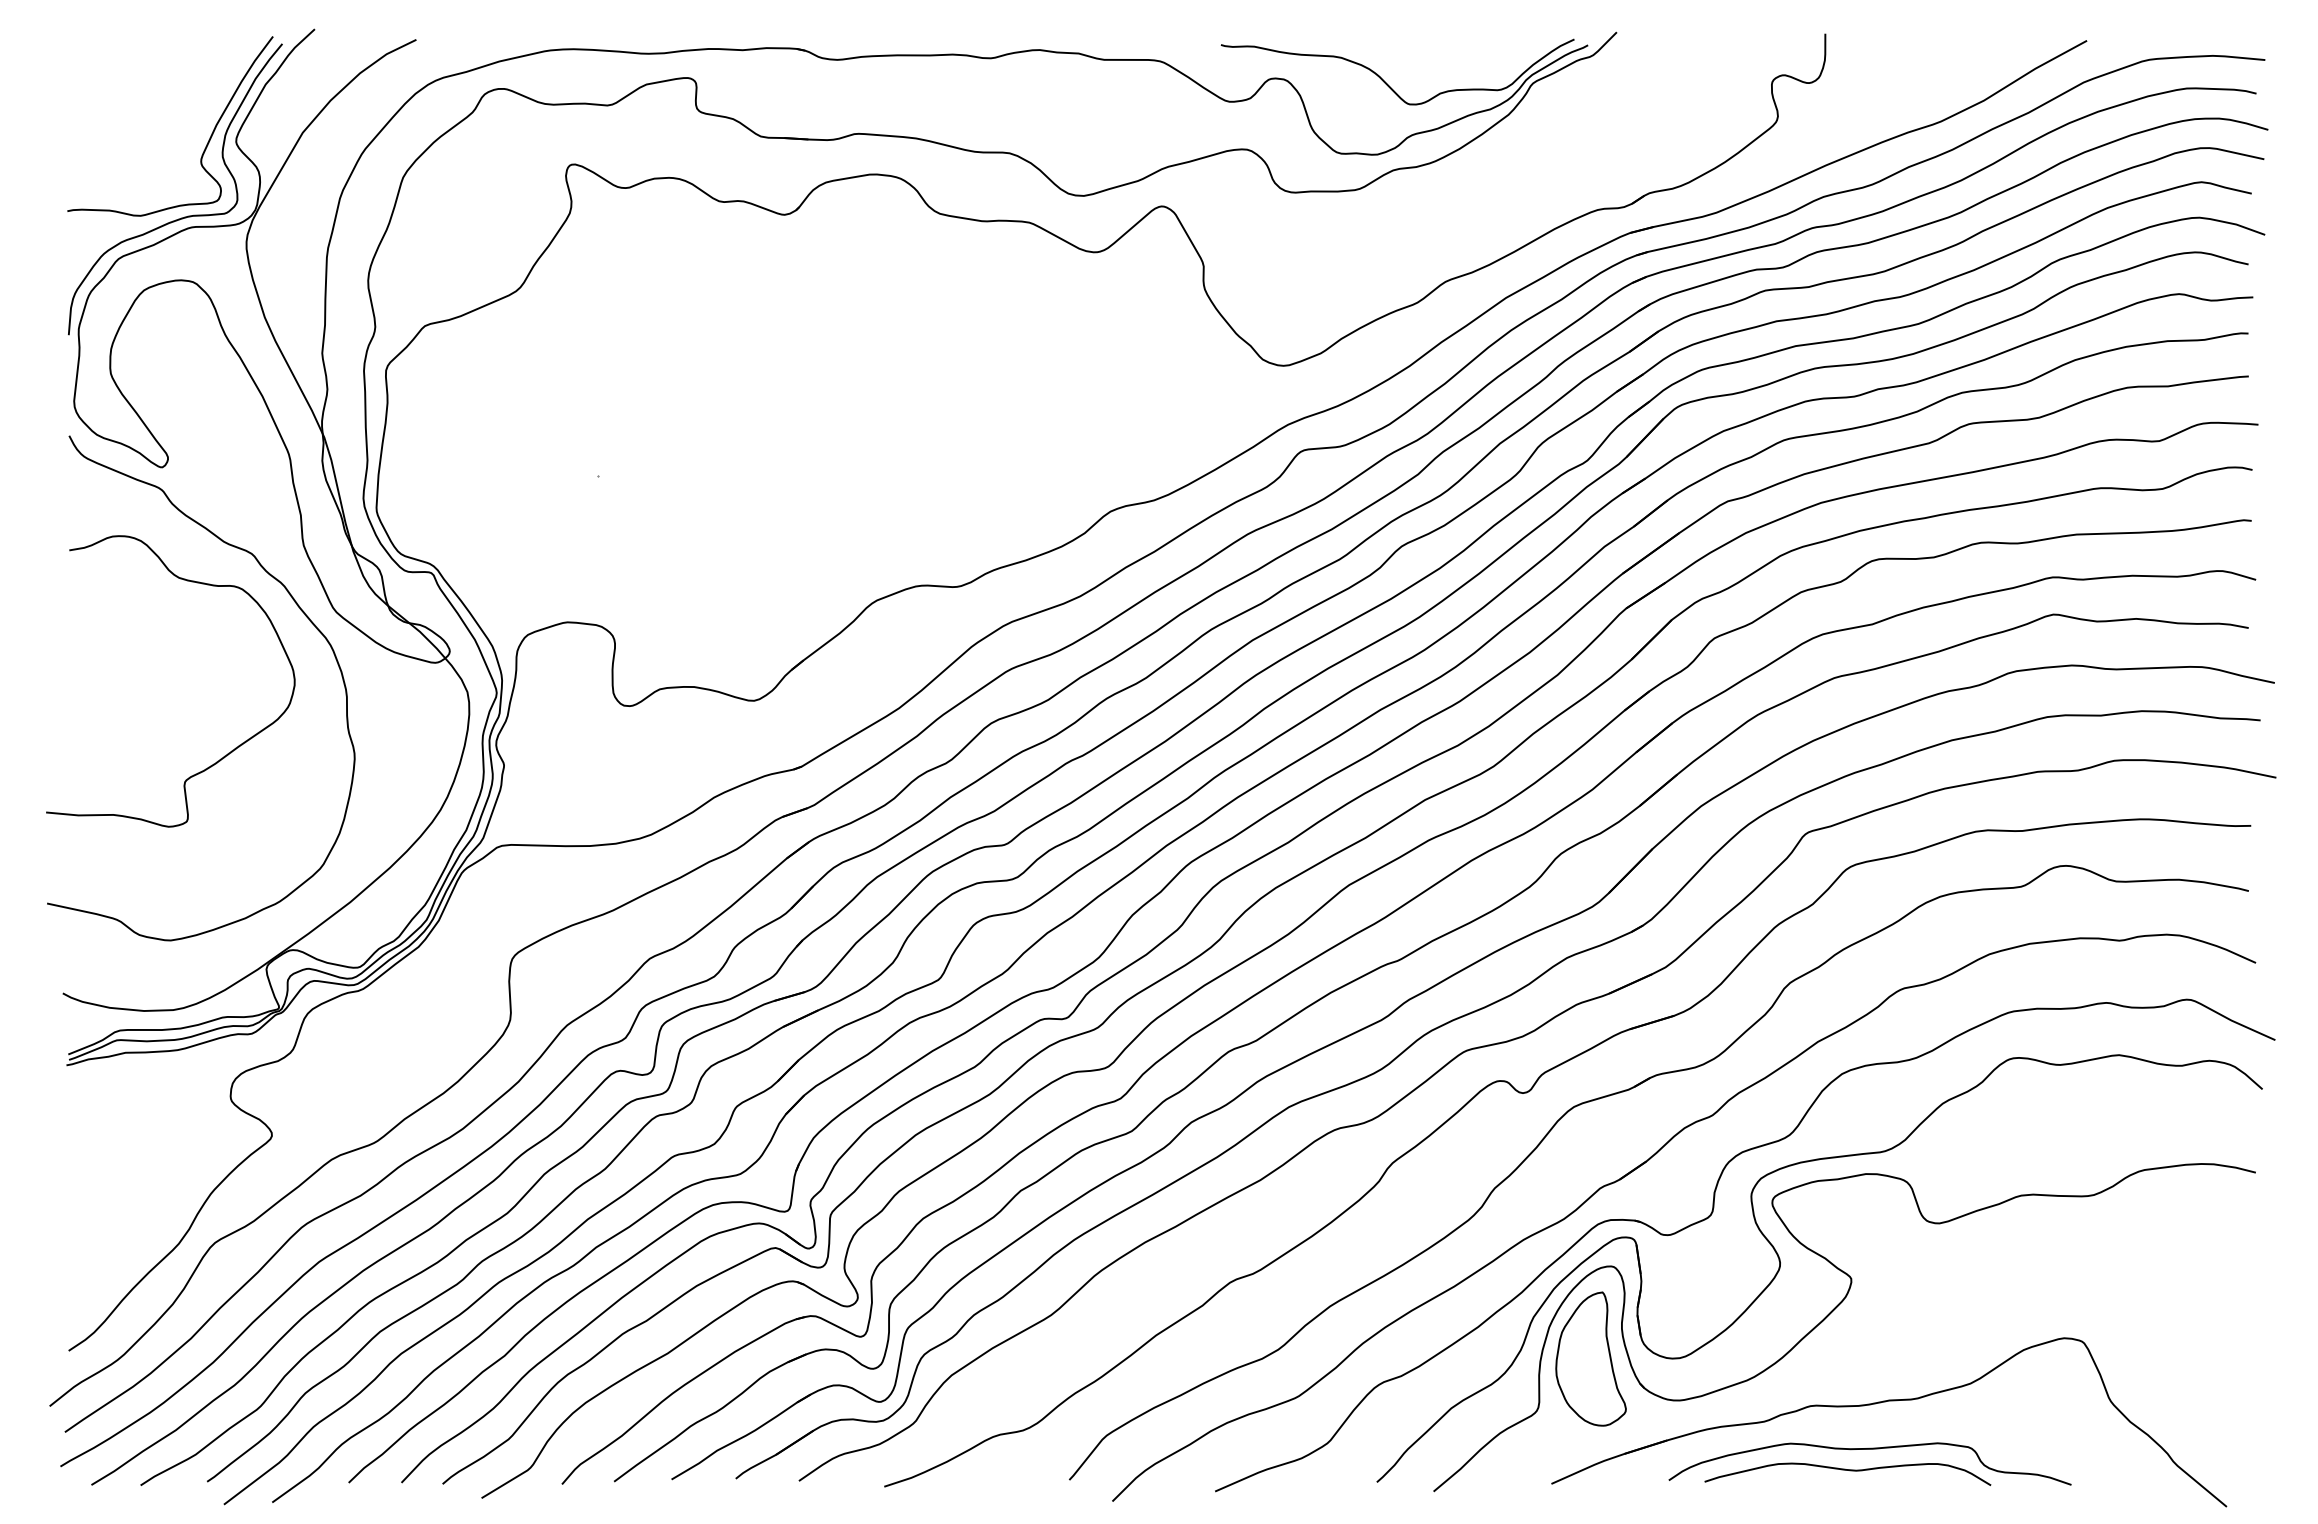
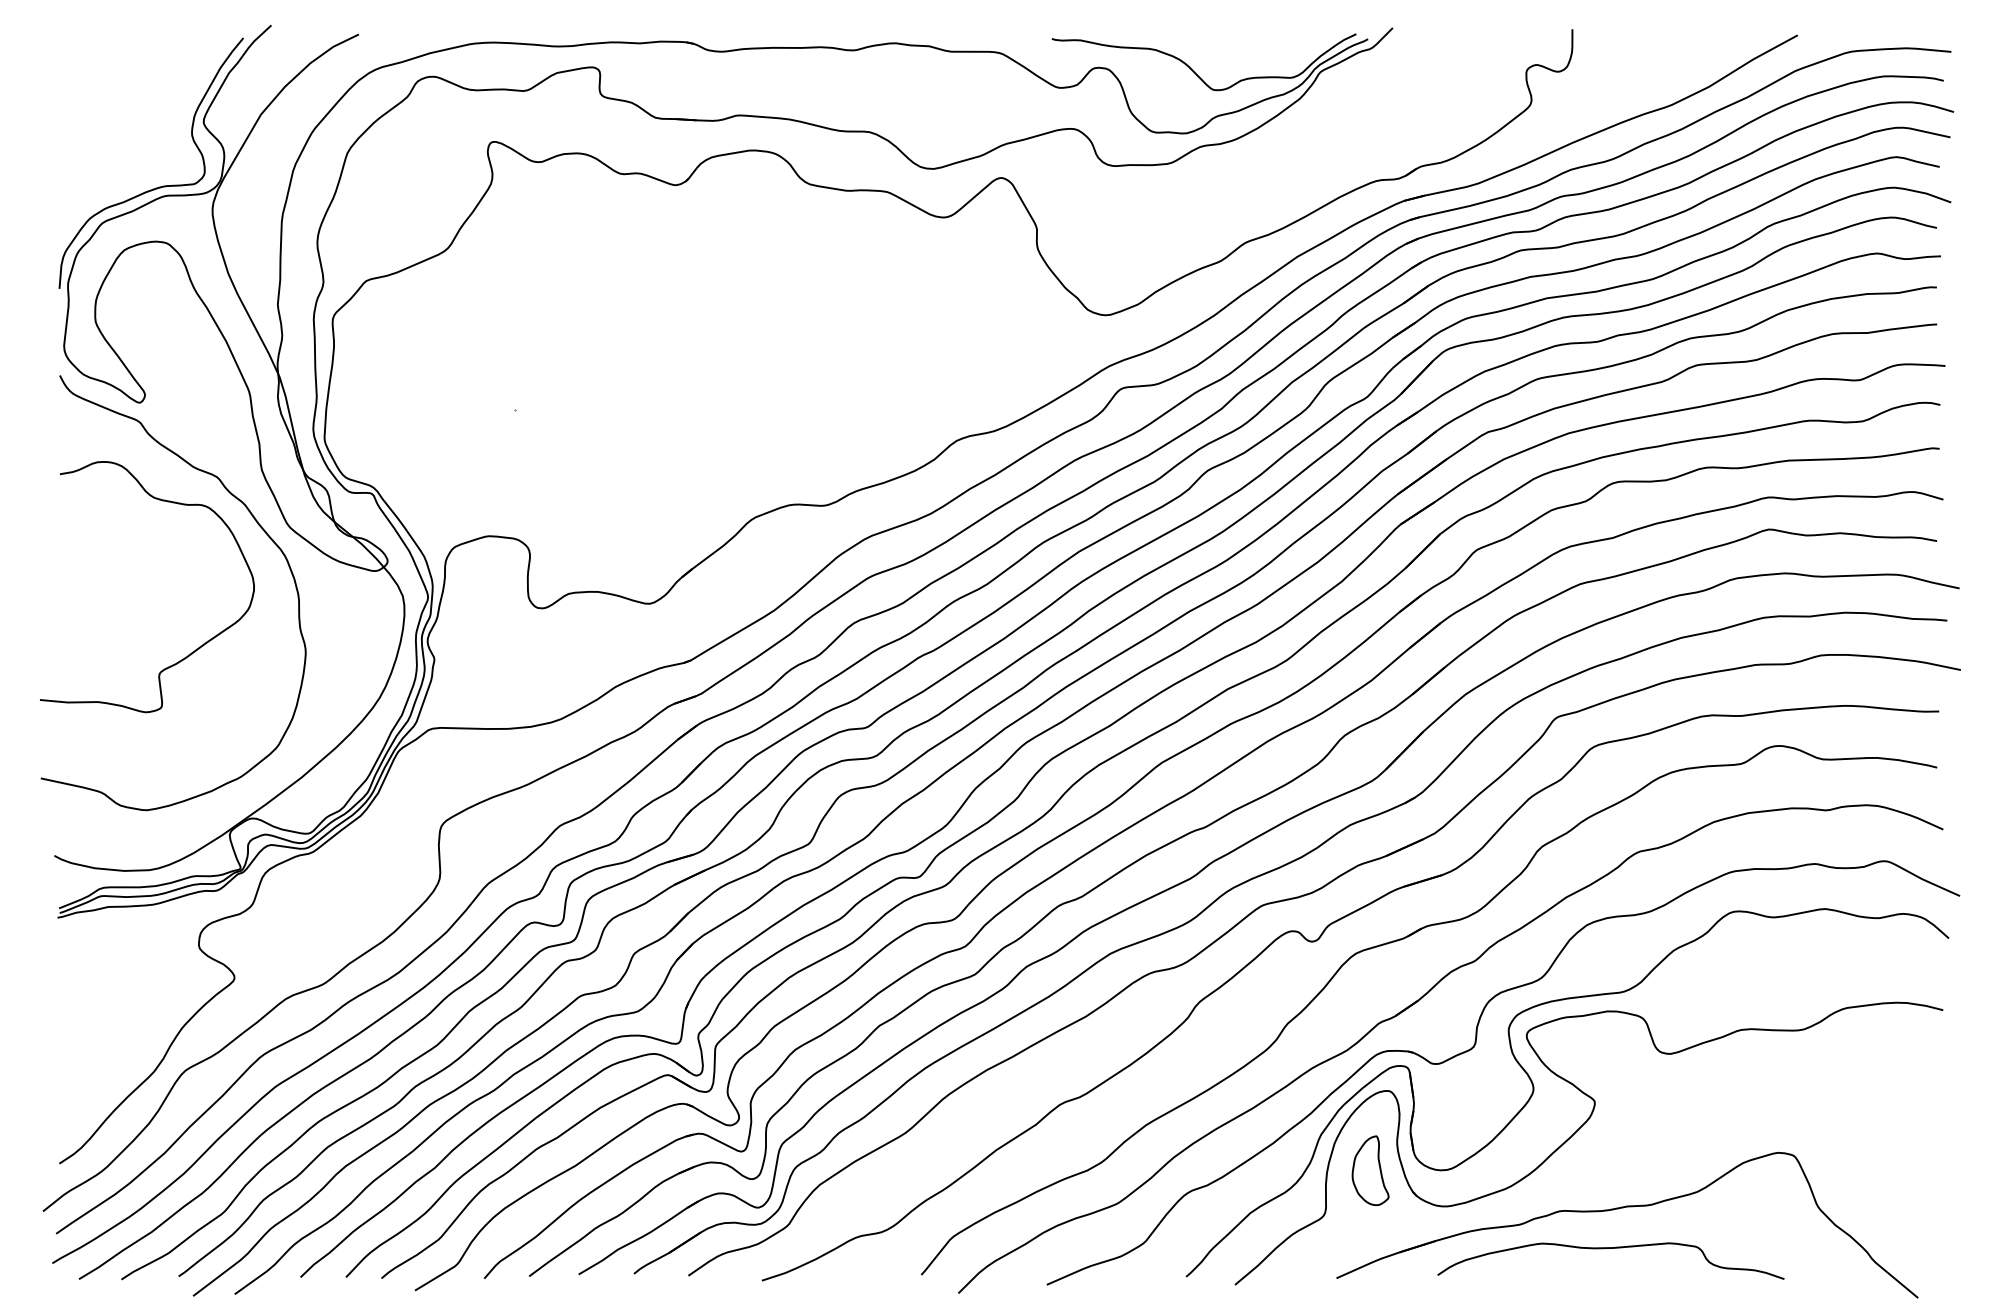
curve: (208, 139) -> (179, 120), removed
part: (1590, 1358) -> (1370, 1170), size x0.6
curve: (1849, 1471) -> (1593, 1267), removed

